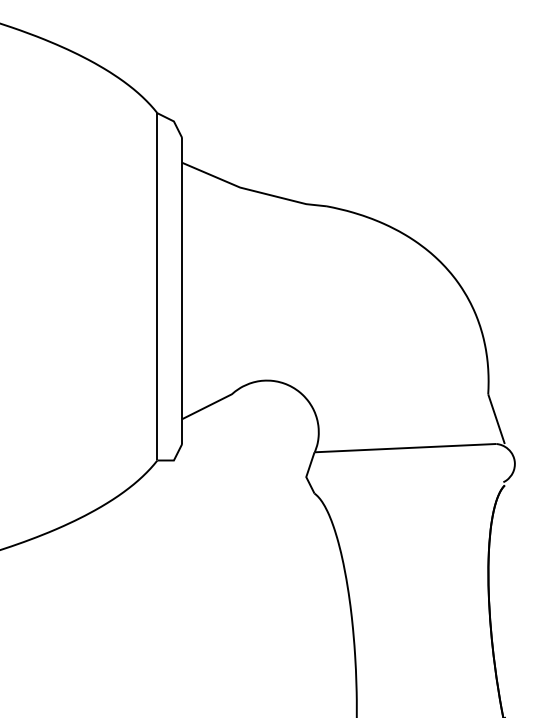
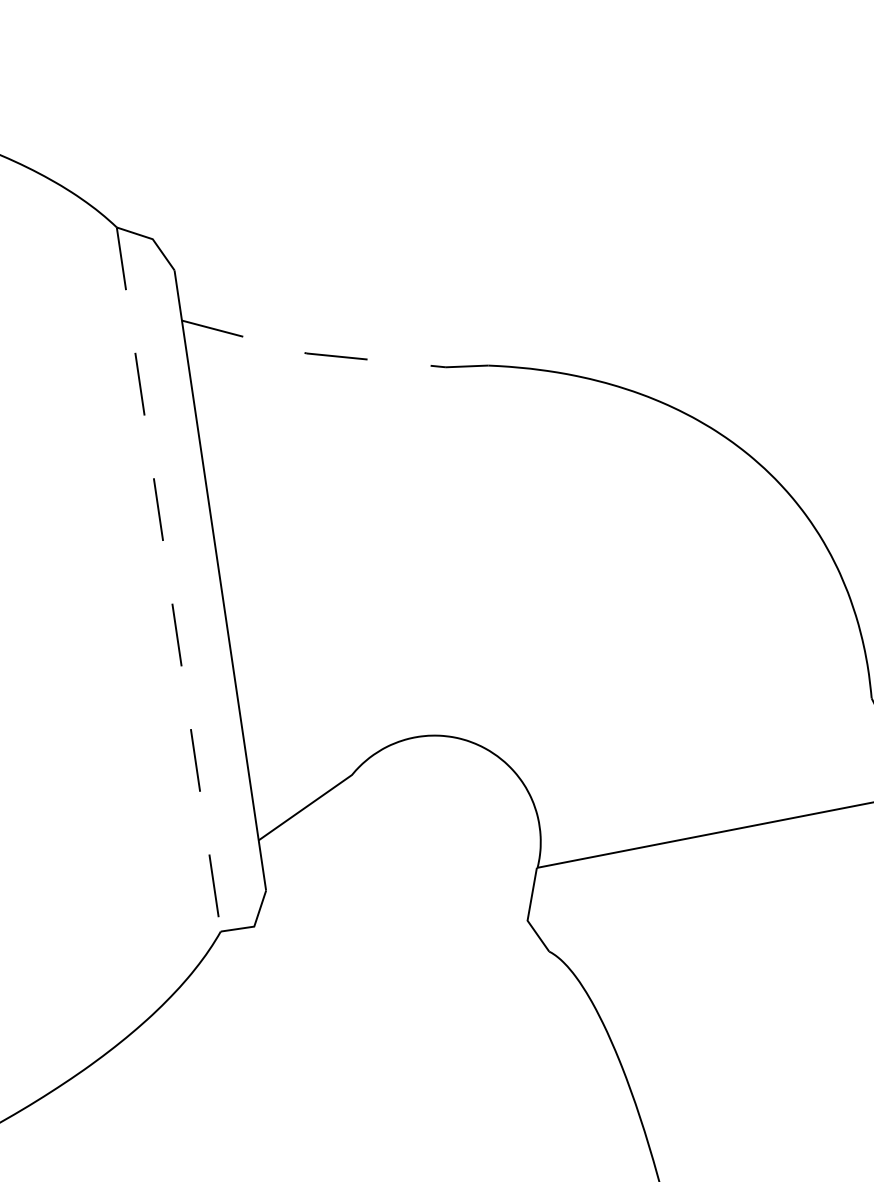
line: (252, 190) -> (332, 355), solid -> dashed
line: (157, 286) -> (168, 578), solid -> dashed

